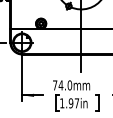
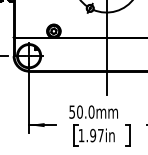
text: (58, 84) -> (76, 111), 74.0mm -> 50.0mm

